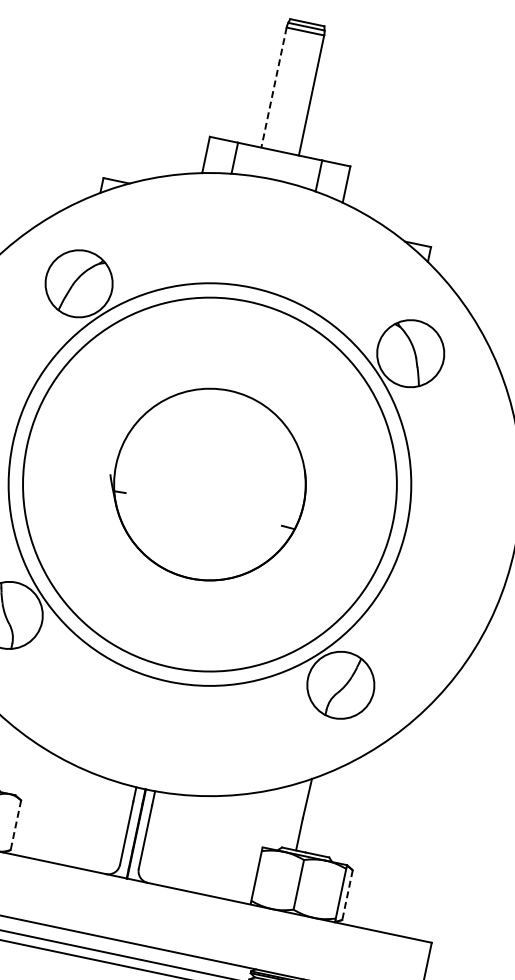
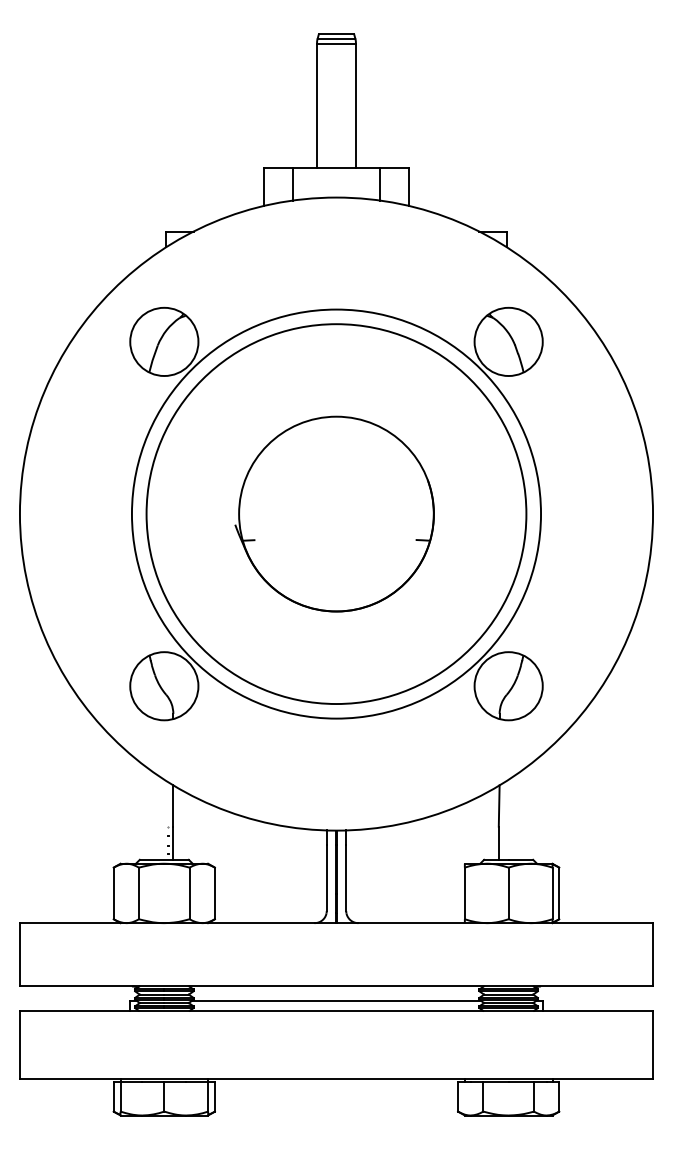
line: (274, 88) -> (317, 106), dashed -> solid
line: (15, 825) -> (214, 893), dashed -> solid
line: (347, 895) -> (559, 893), dashed -> solid

